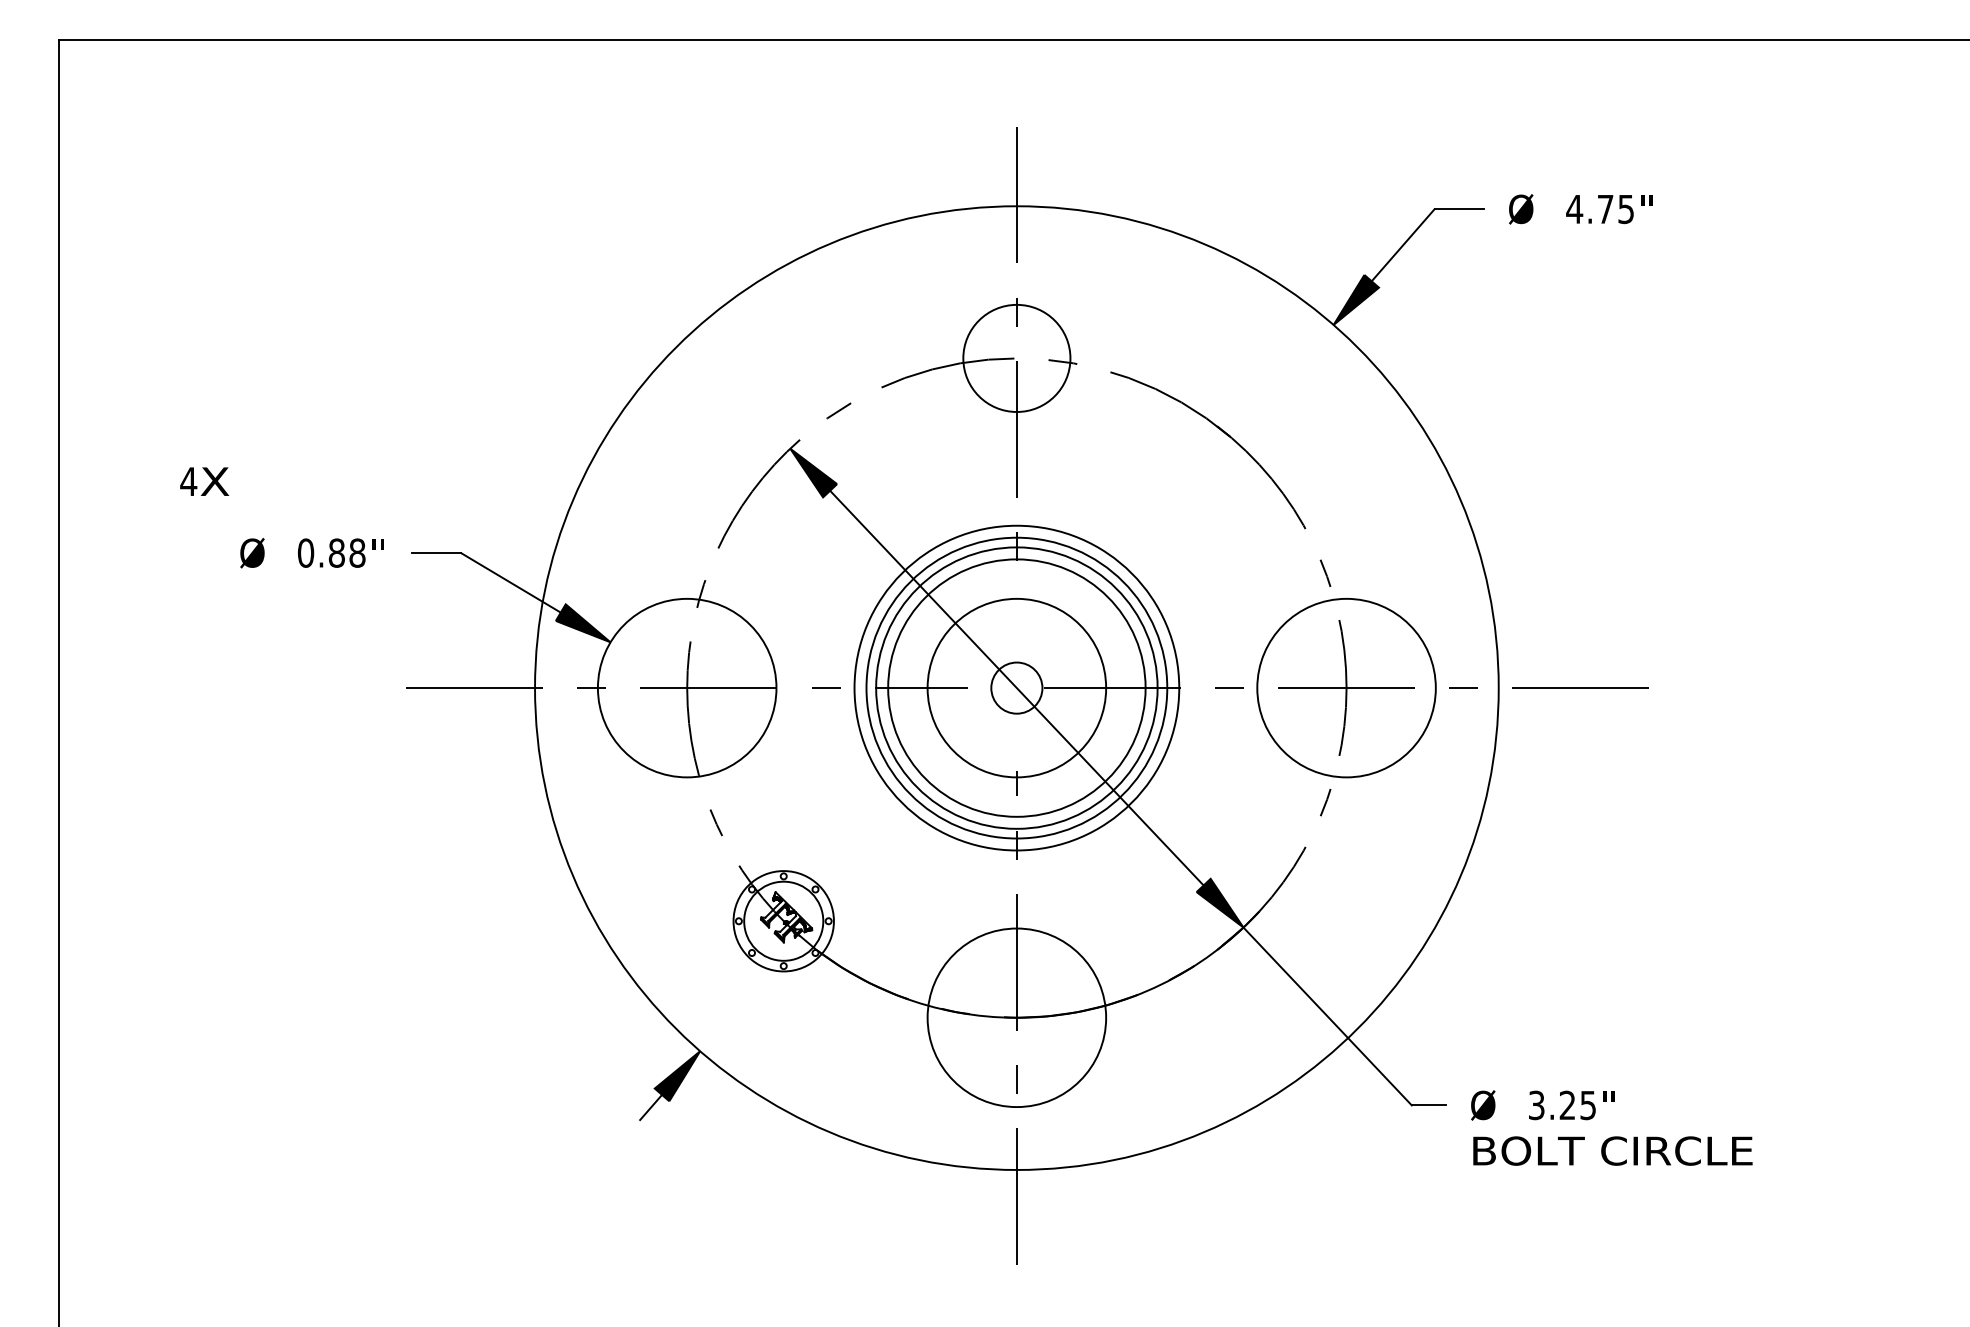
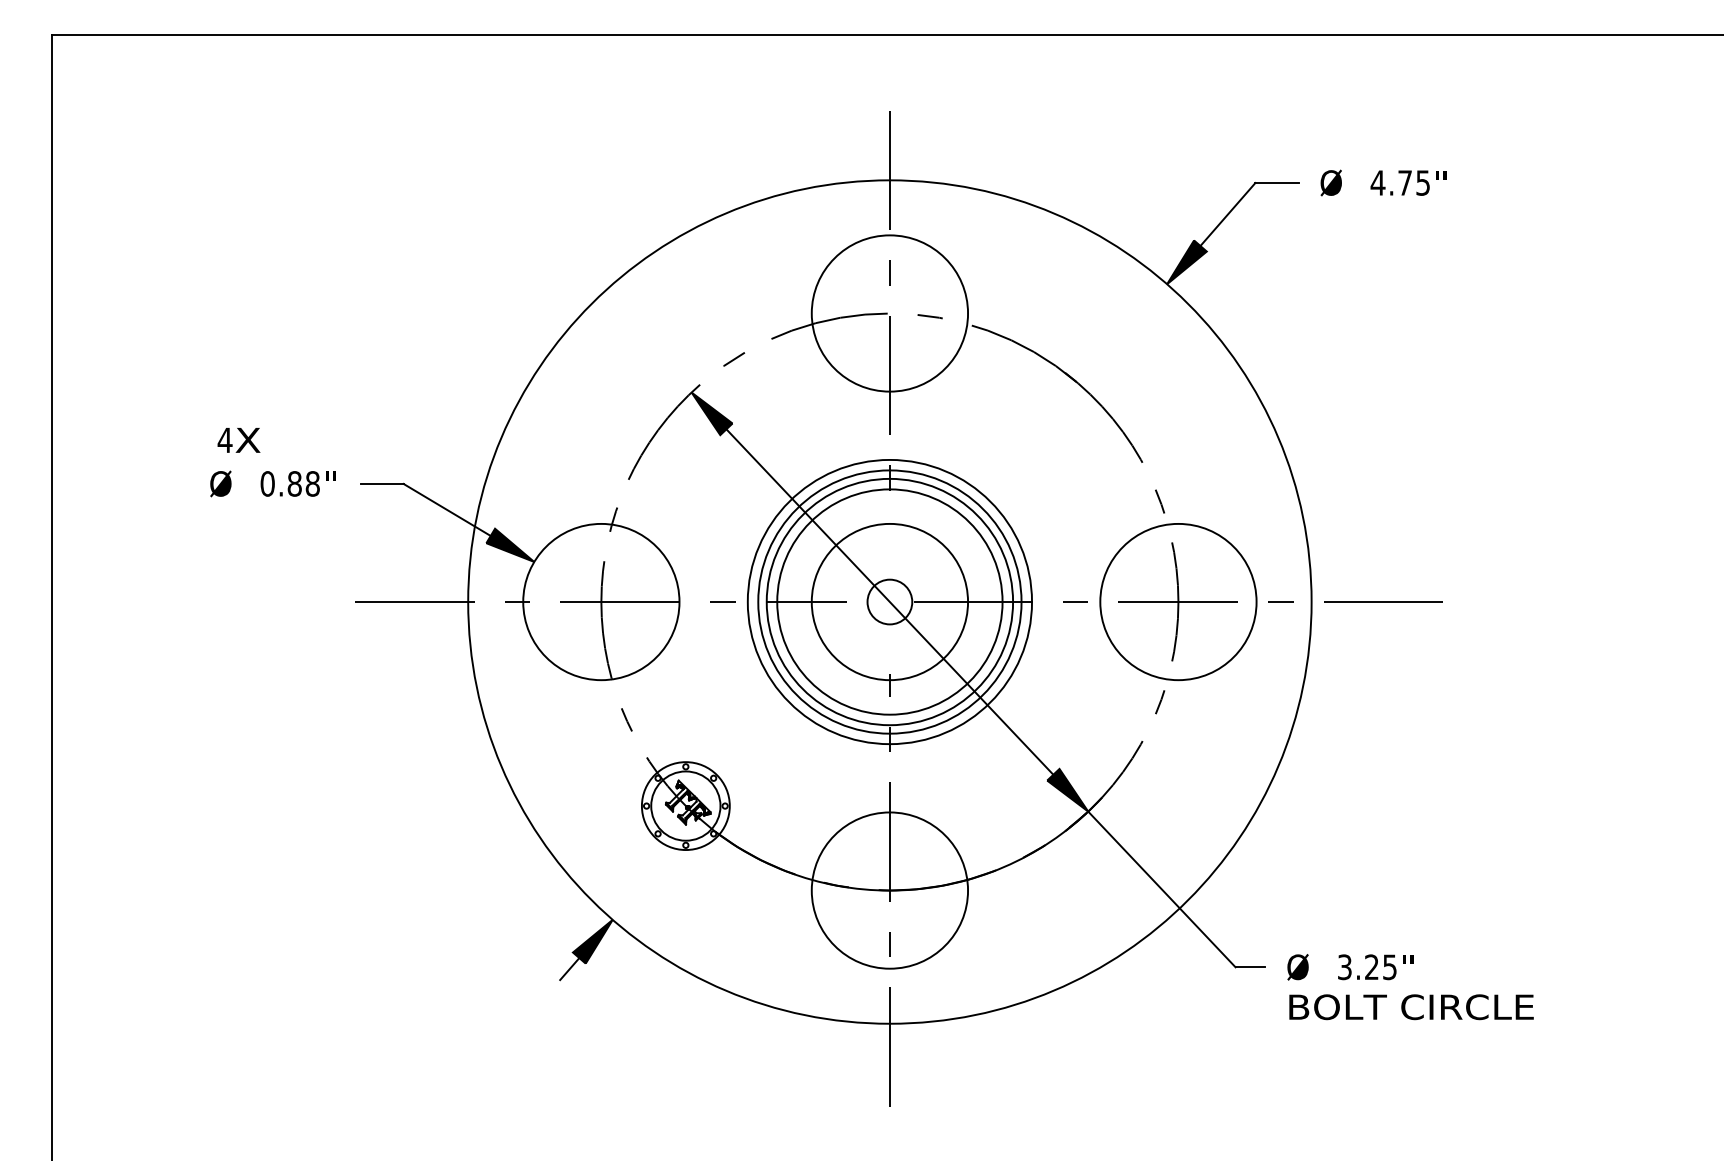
circle: (1016, 358) -> (889, 313), size x1.67
text: (204, 481) -> (238, 440), moved

